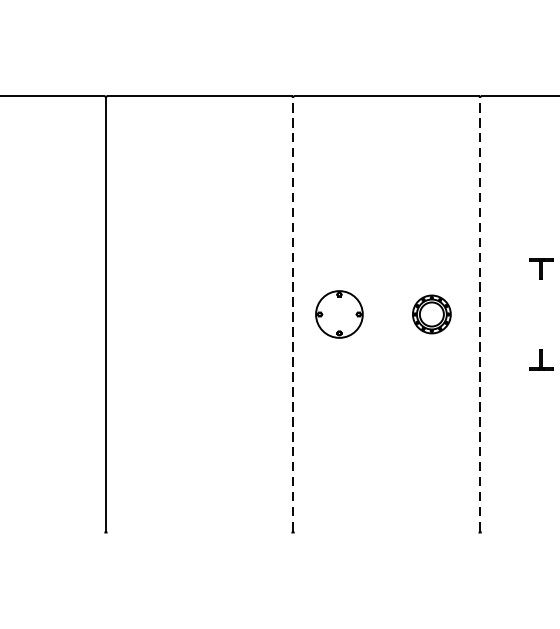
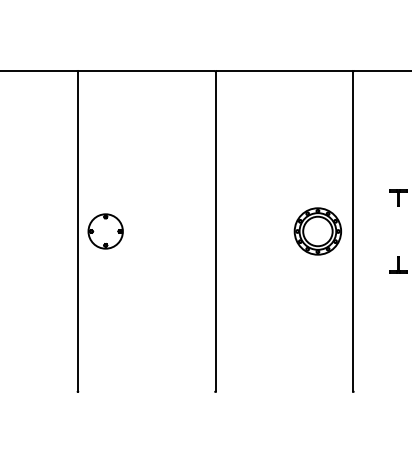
line: (292, 314) -> (215, 231), dashed -> solid
part: (339, 314) -> (105, 231), moved
part: (431, 314) -> (317, 231), size x1.67
line: (480, 314) -> (353, 231), dashed -> solid

